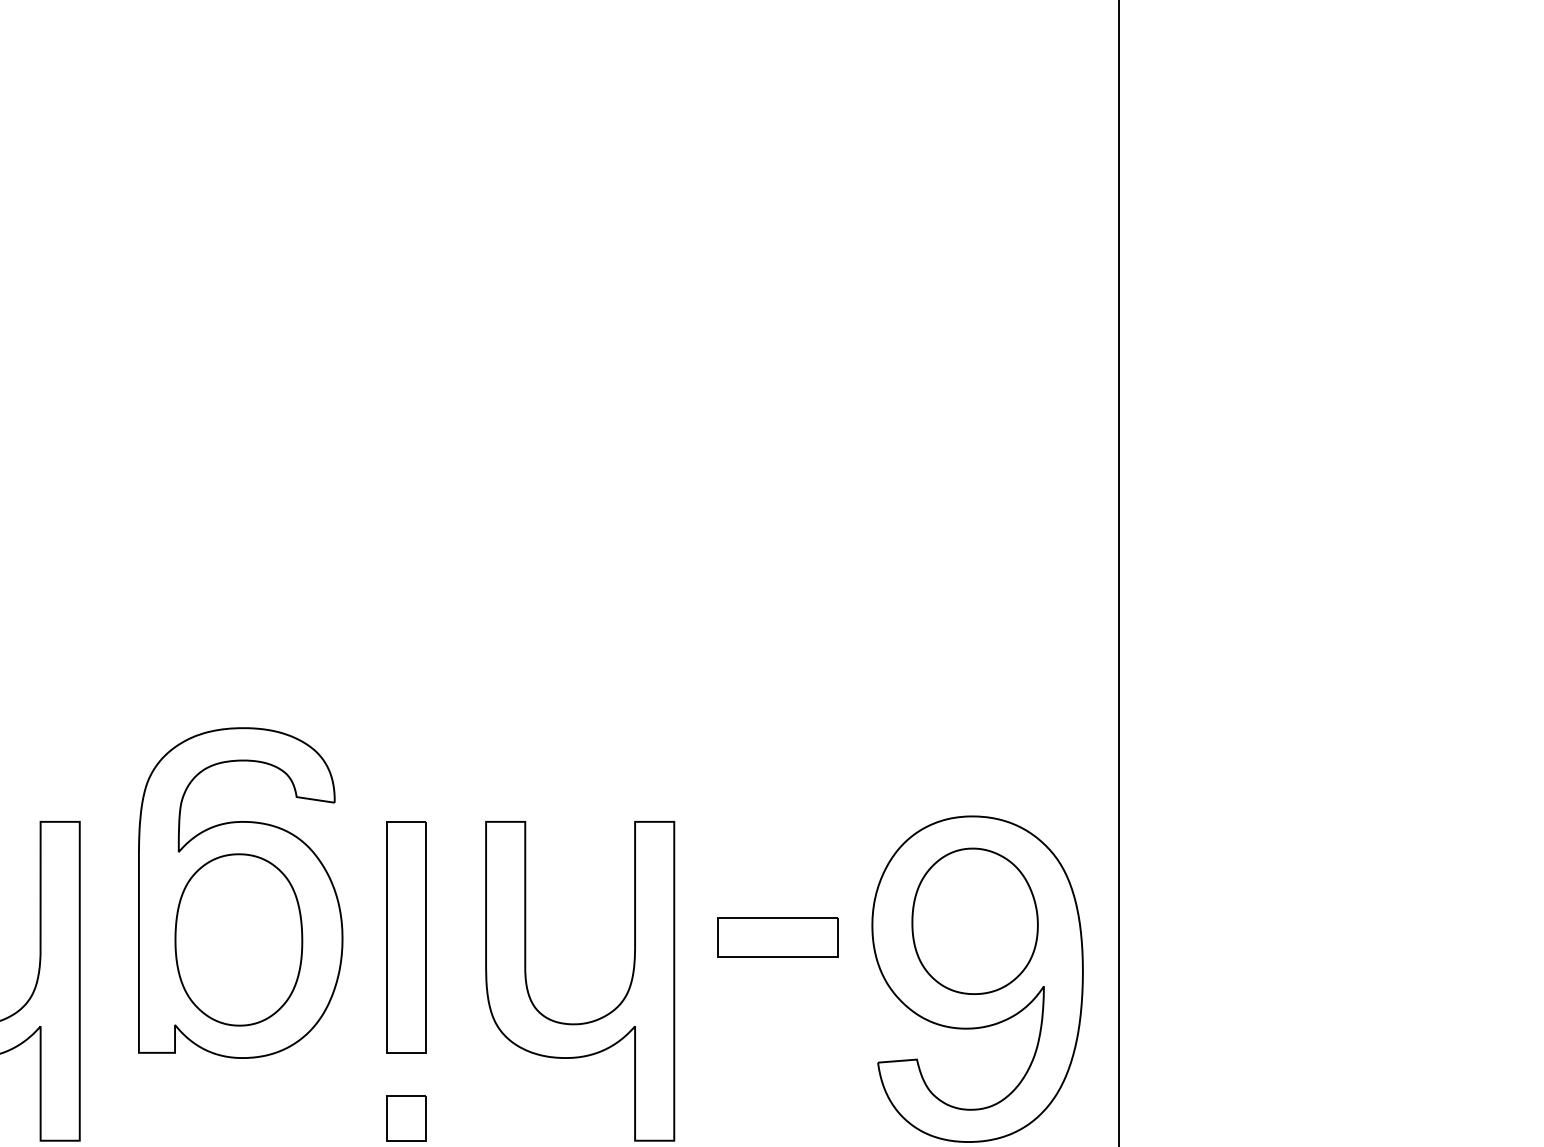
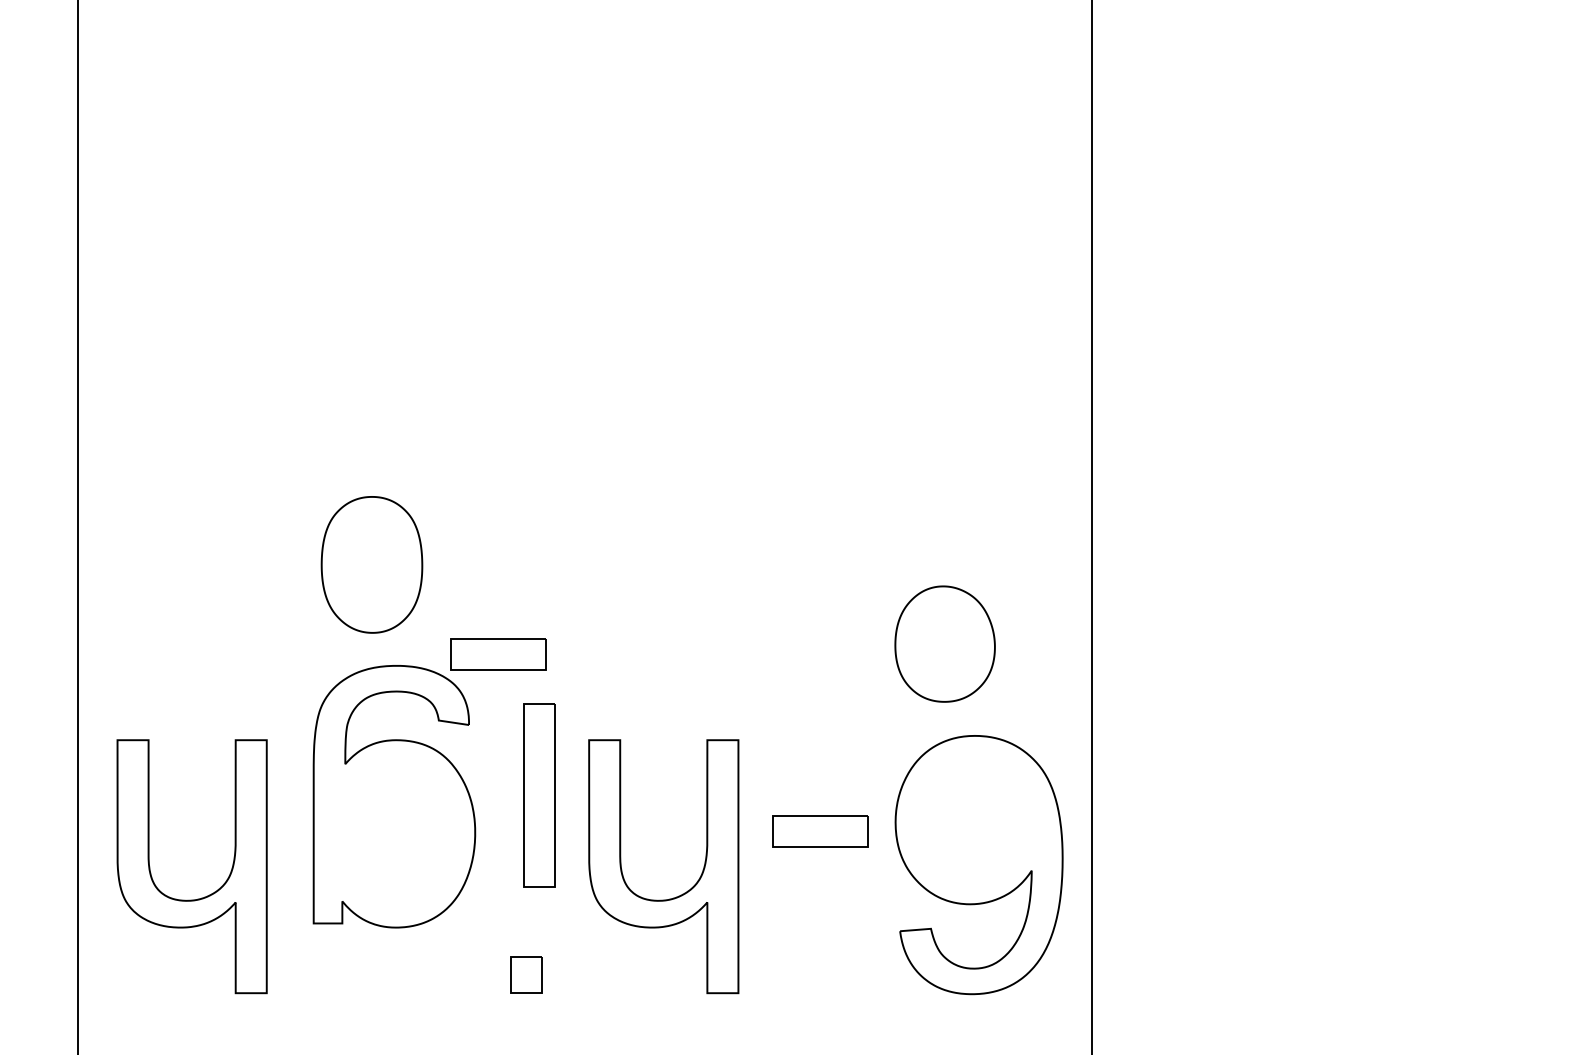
part: (371, 713) -> (498, 654), added
part: (974, 920) -> (944, 643), moved
part: (407, 936) -> (539, 795), moved
part: (238, 939) -> (371, 564), moved

